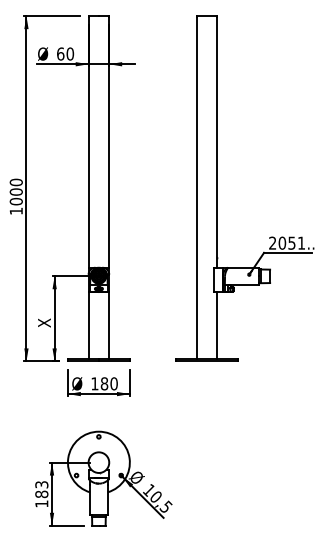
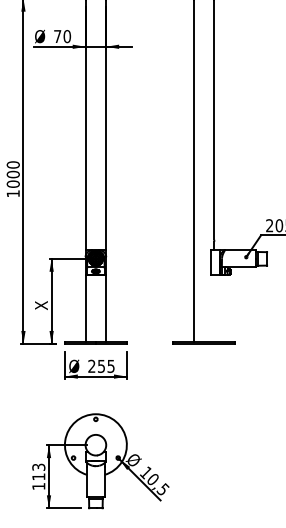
text: (60, 53) -> (57, 36), 60 -> 70
line: (217, 325) -> (214, 308), removed
text: (104, 383) -> (101, 366), 180 -> 255
text: (41, 494) -> (38, 477), 183 -> 113

